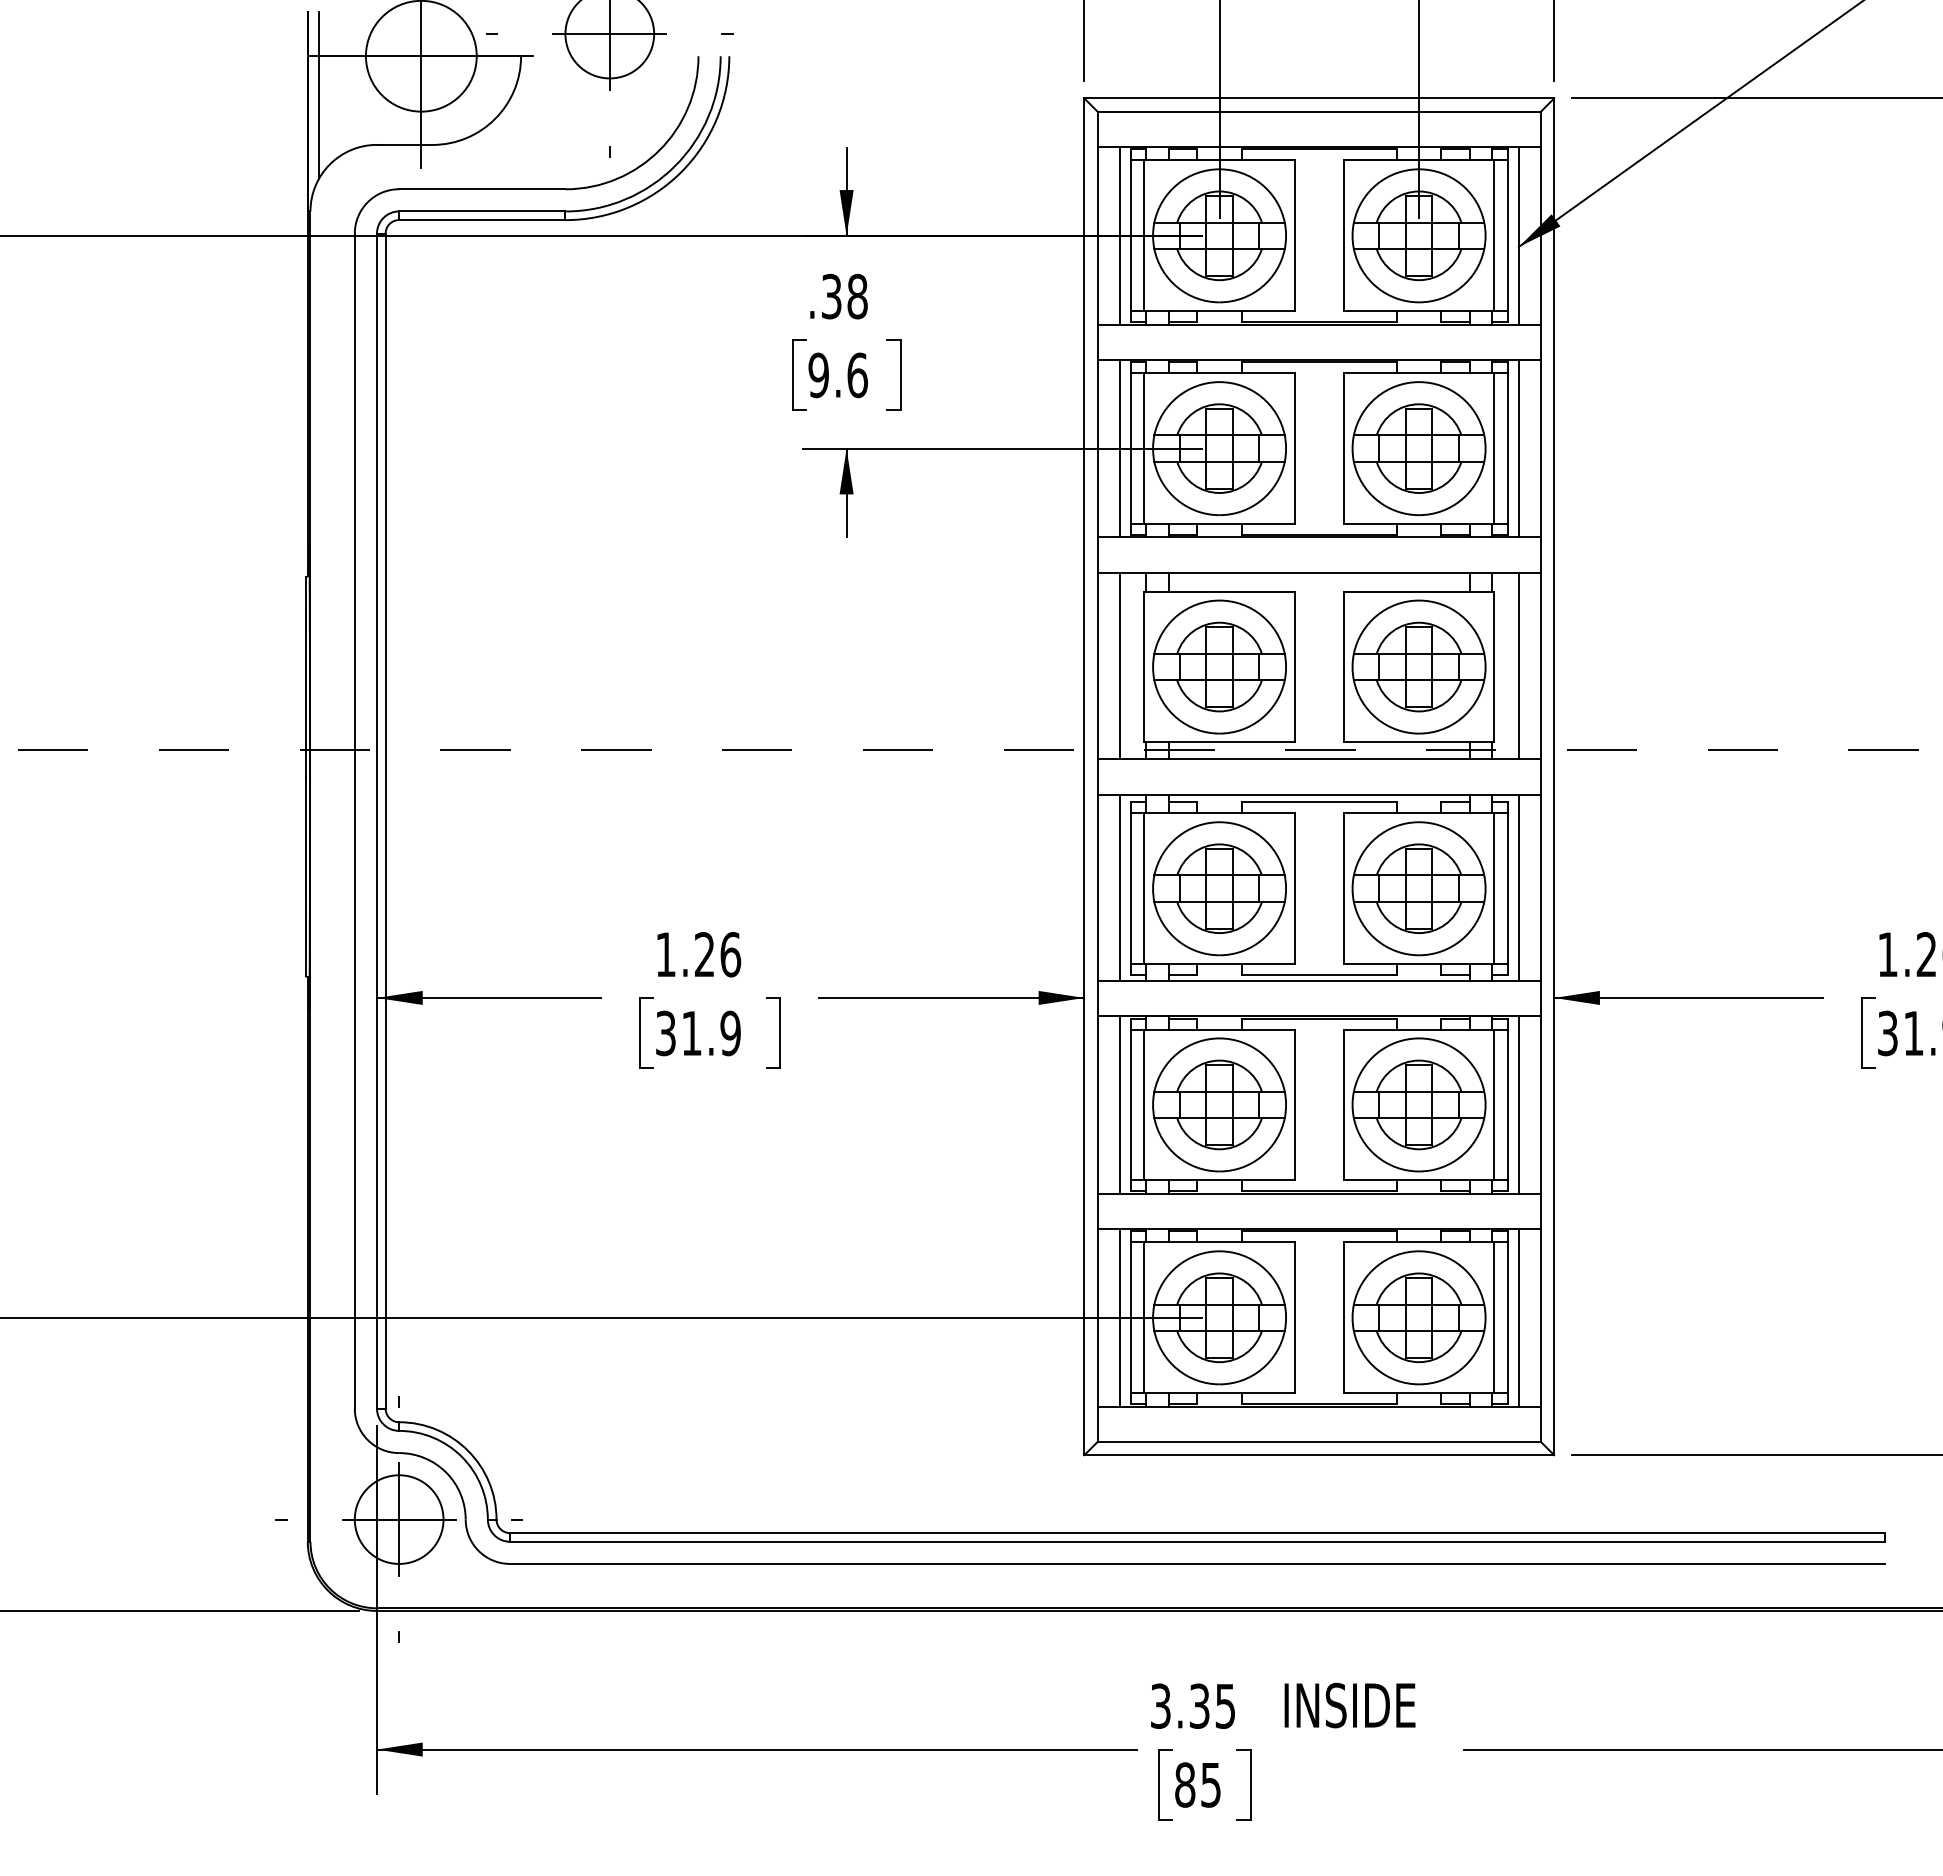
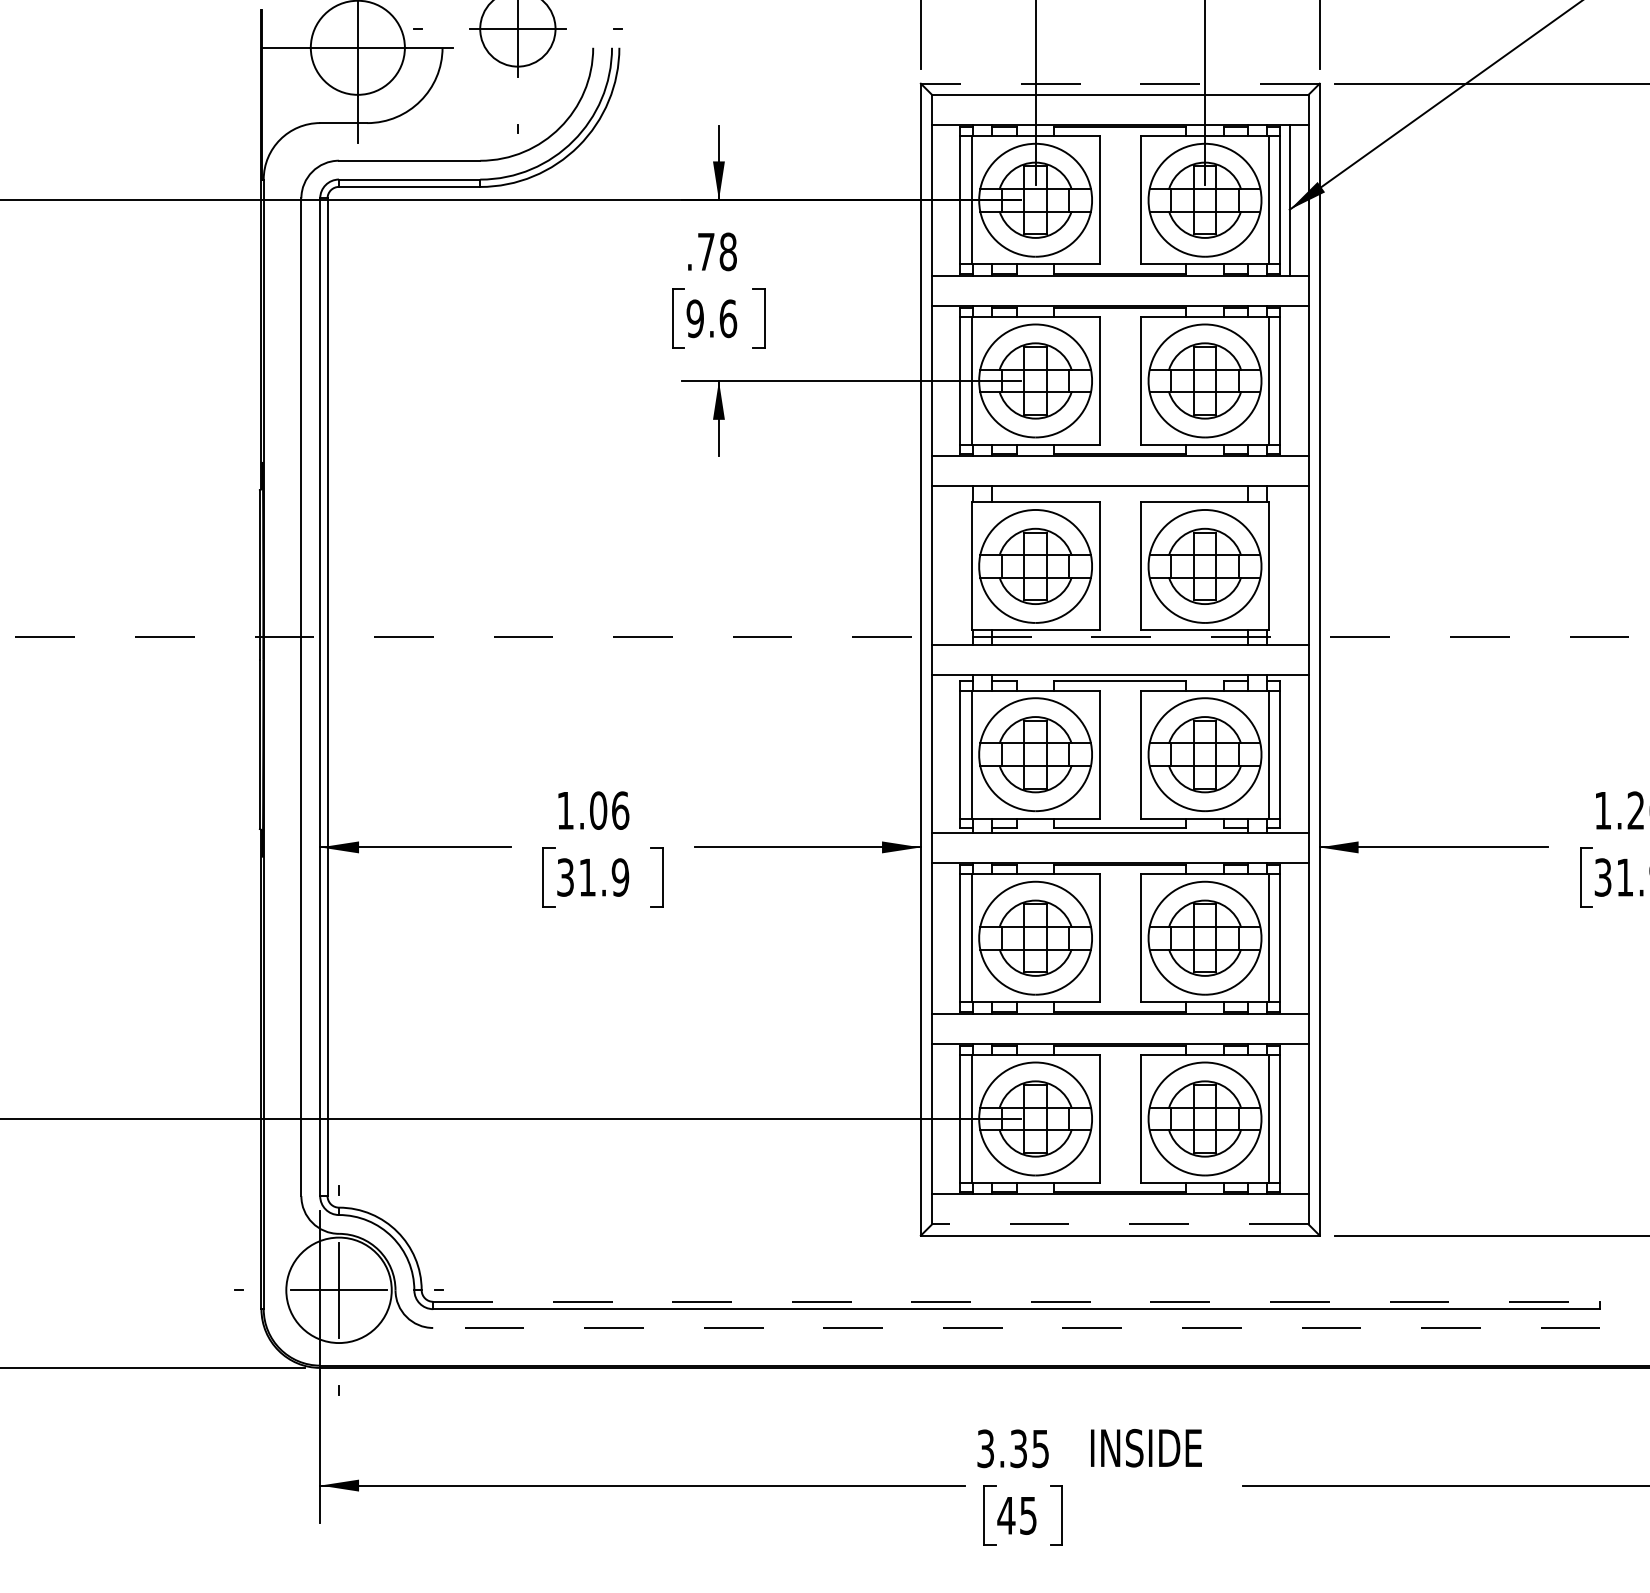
line: (319, 94) -> (271, 80), removed
line: (1319, 98) -> (1120, 83), solid -> dashed
line: (1119, 235) -> (950, 200), removed
text: (831, 296) -> (706, 251), .38 -> .78
line: (1119, 448) -> (950, 380), removed
line: (1518, 448) -> (1289, 380), removed
line: (1119, 665) -> (950, 565), removed
line: (1518, 665) -> (1289, 565), removed
line: (1119, 887) -> (950, 753), removed
line: (1518, 887) -> (1289, 753), removed
text: (704, 954) -> (598, 810), 1.26 -> 1.06
line: (1119, 1104) -> (950, 937), removed
line: (1518, 1104) -> (1289, 937), removed
line: (1119, 1317) -> (950, 1118), removed
line: (1518, 1317) -> (1289, 1118), removed
line: (1319, 1442) -> (1120, 1224), solid -> dashed
circle: (398, 1519) -> (338, 1290), size x1.4
line: (1197, 1533) -> (1016, 1302), solid -> dashed
line: (1196, 1563) -> (1016, 1327), solid -> dashed
text: (1184, 1784) -> (1005, 1515), 85 -> 45

